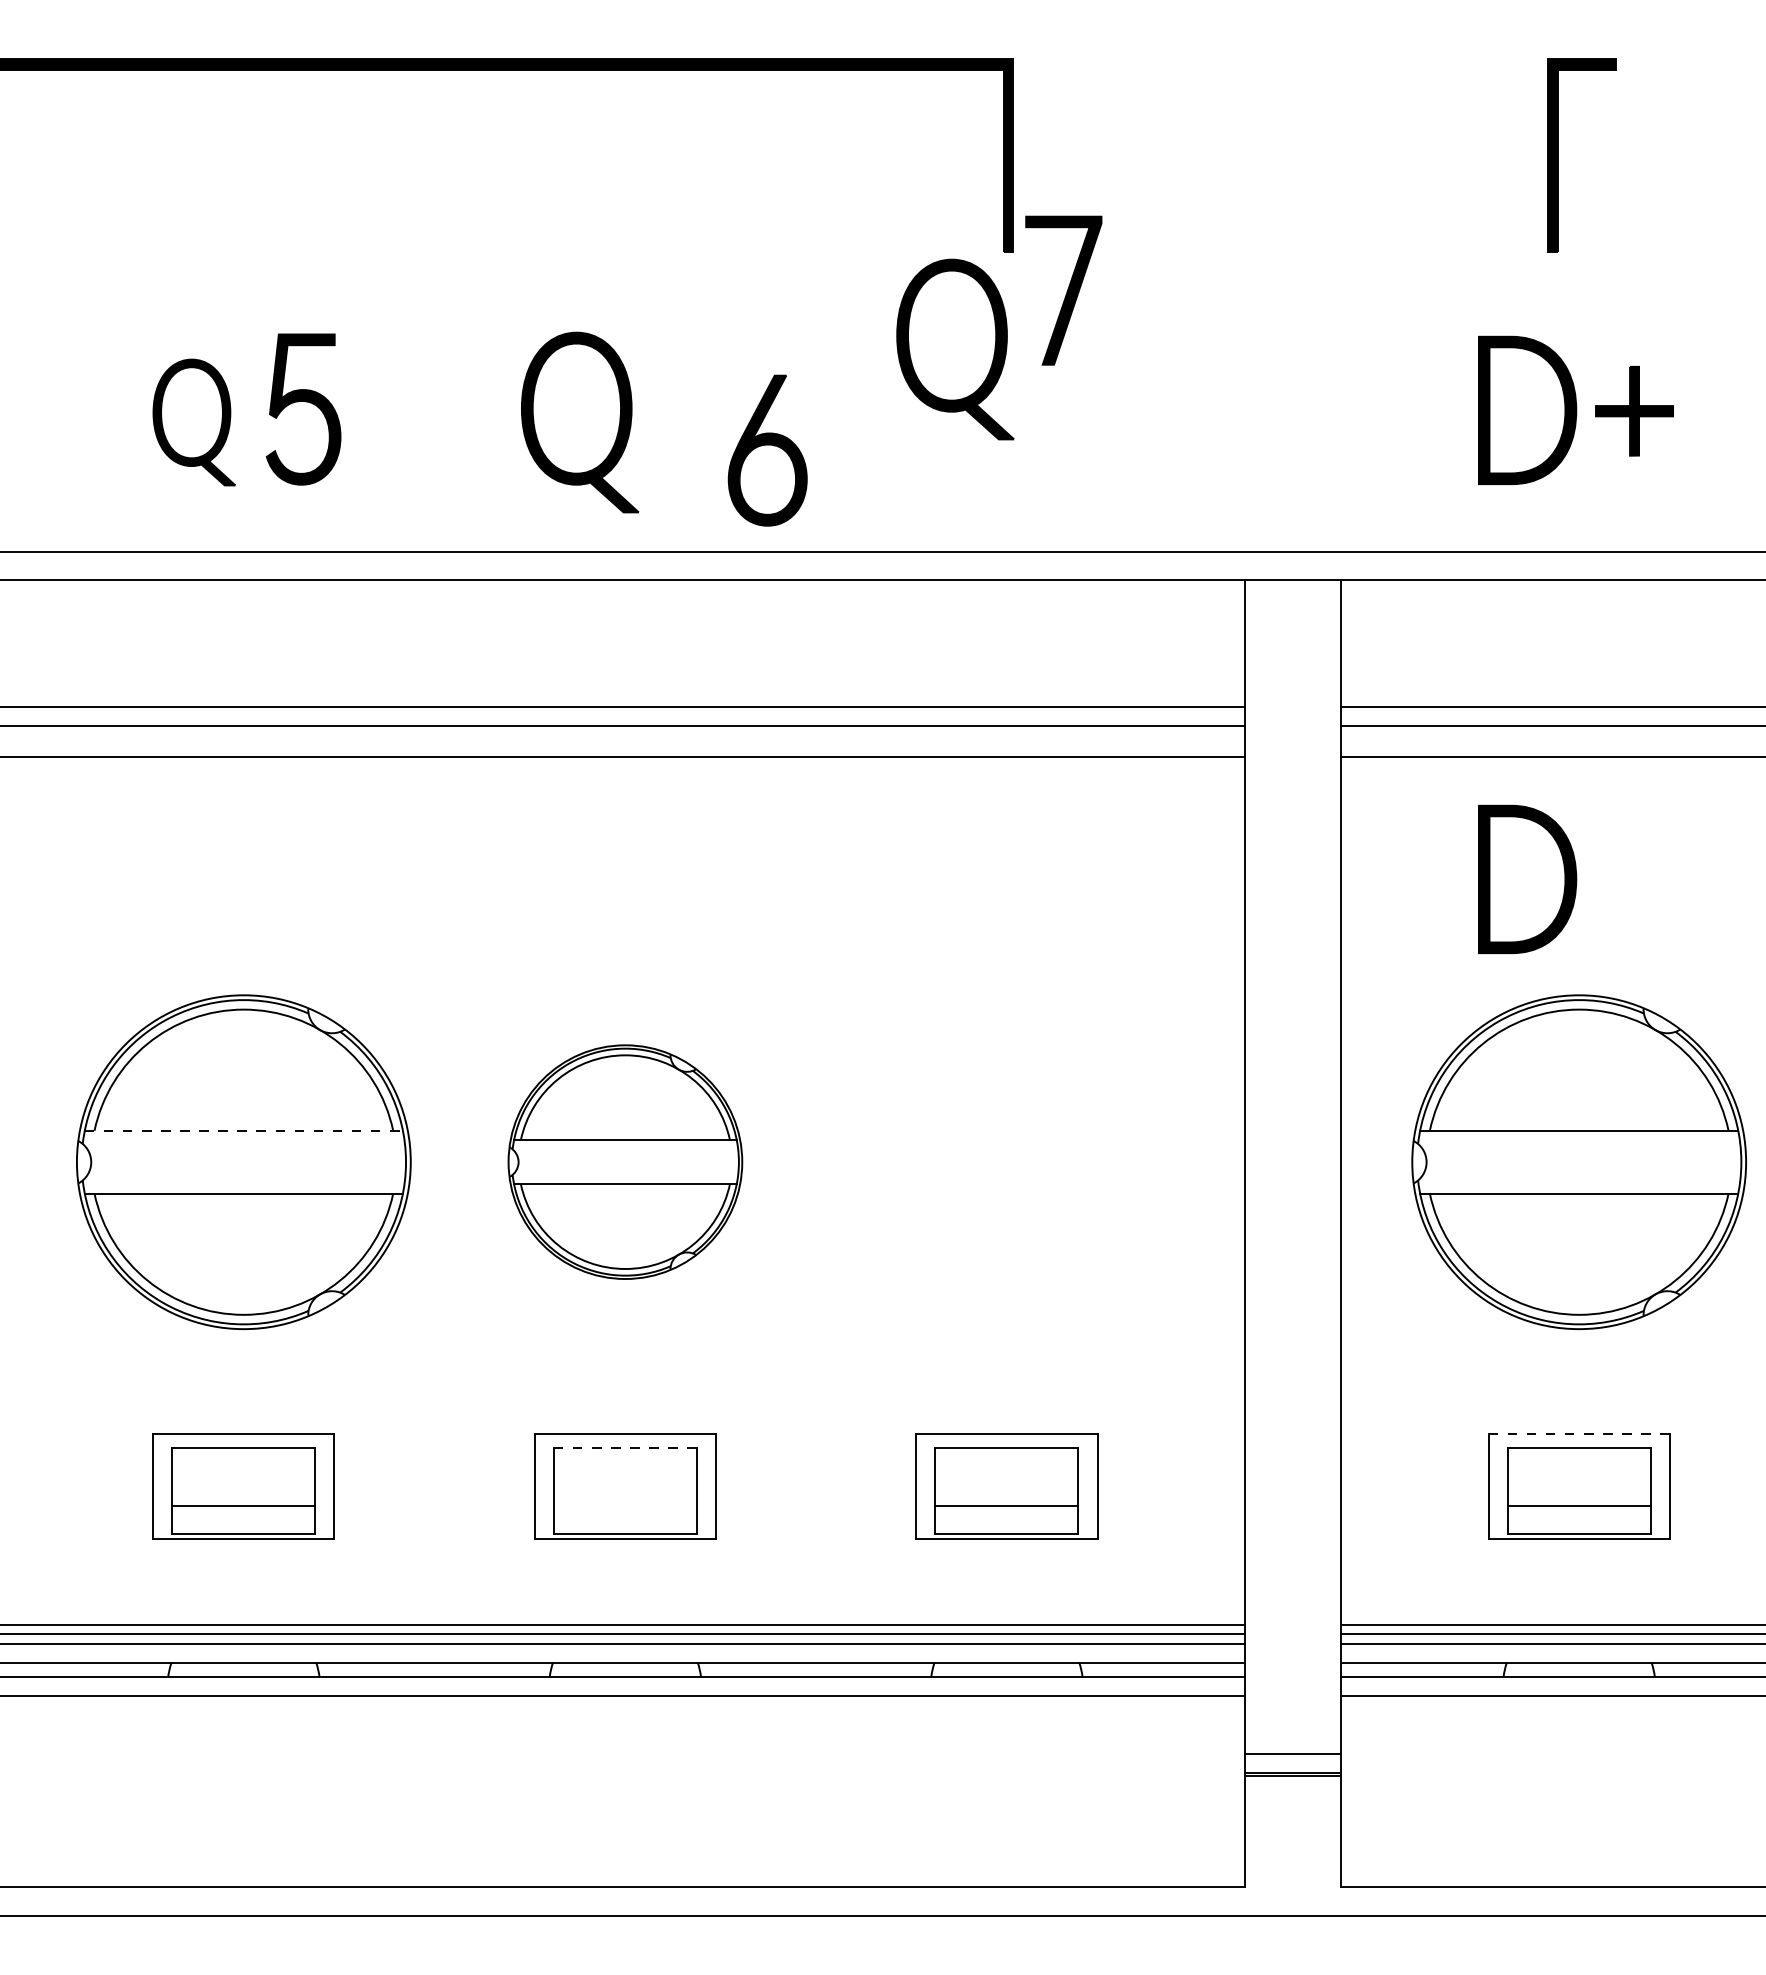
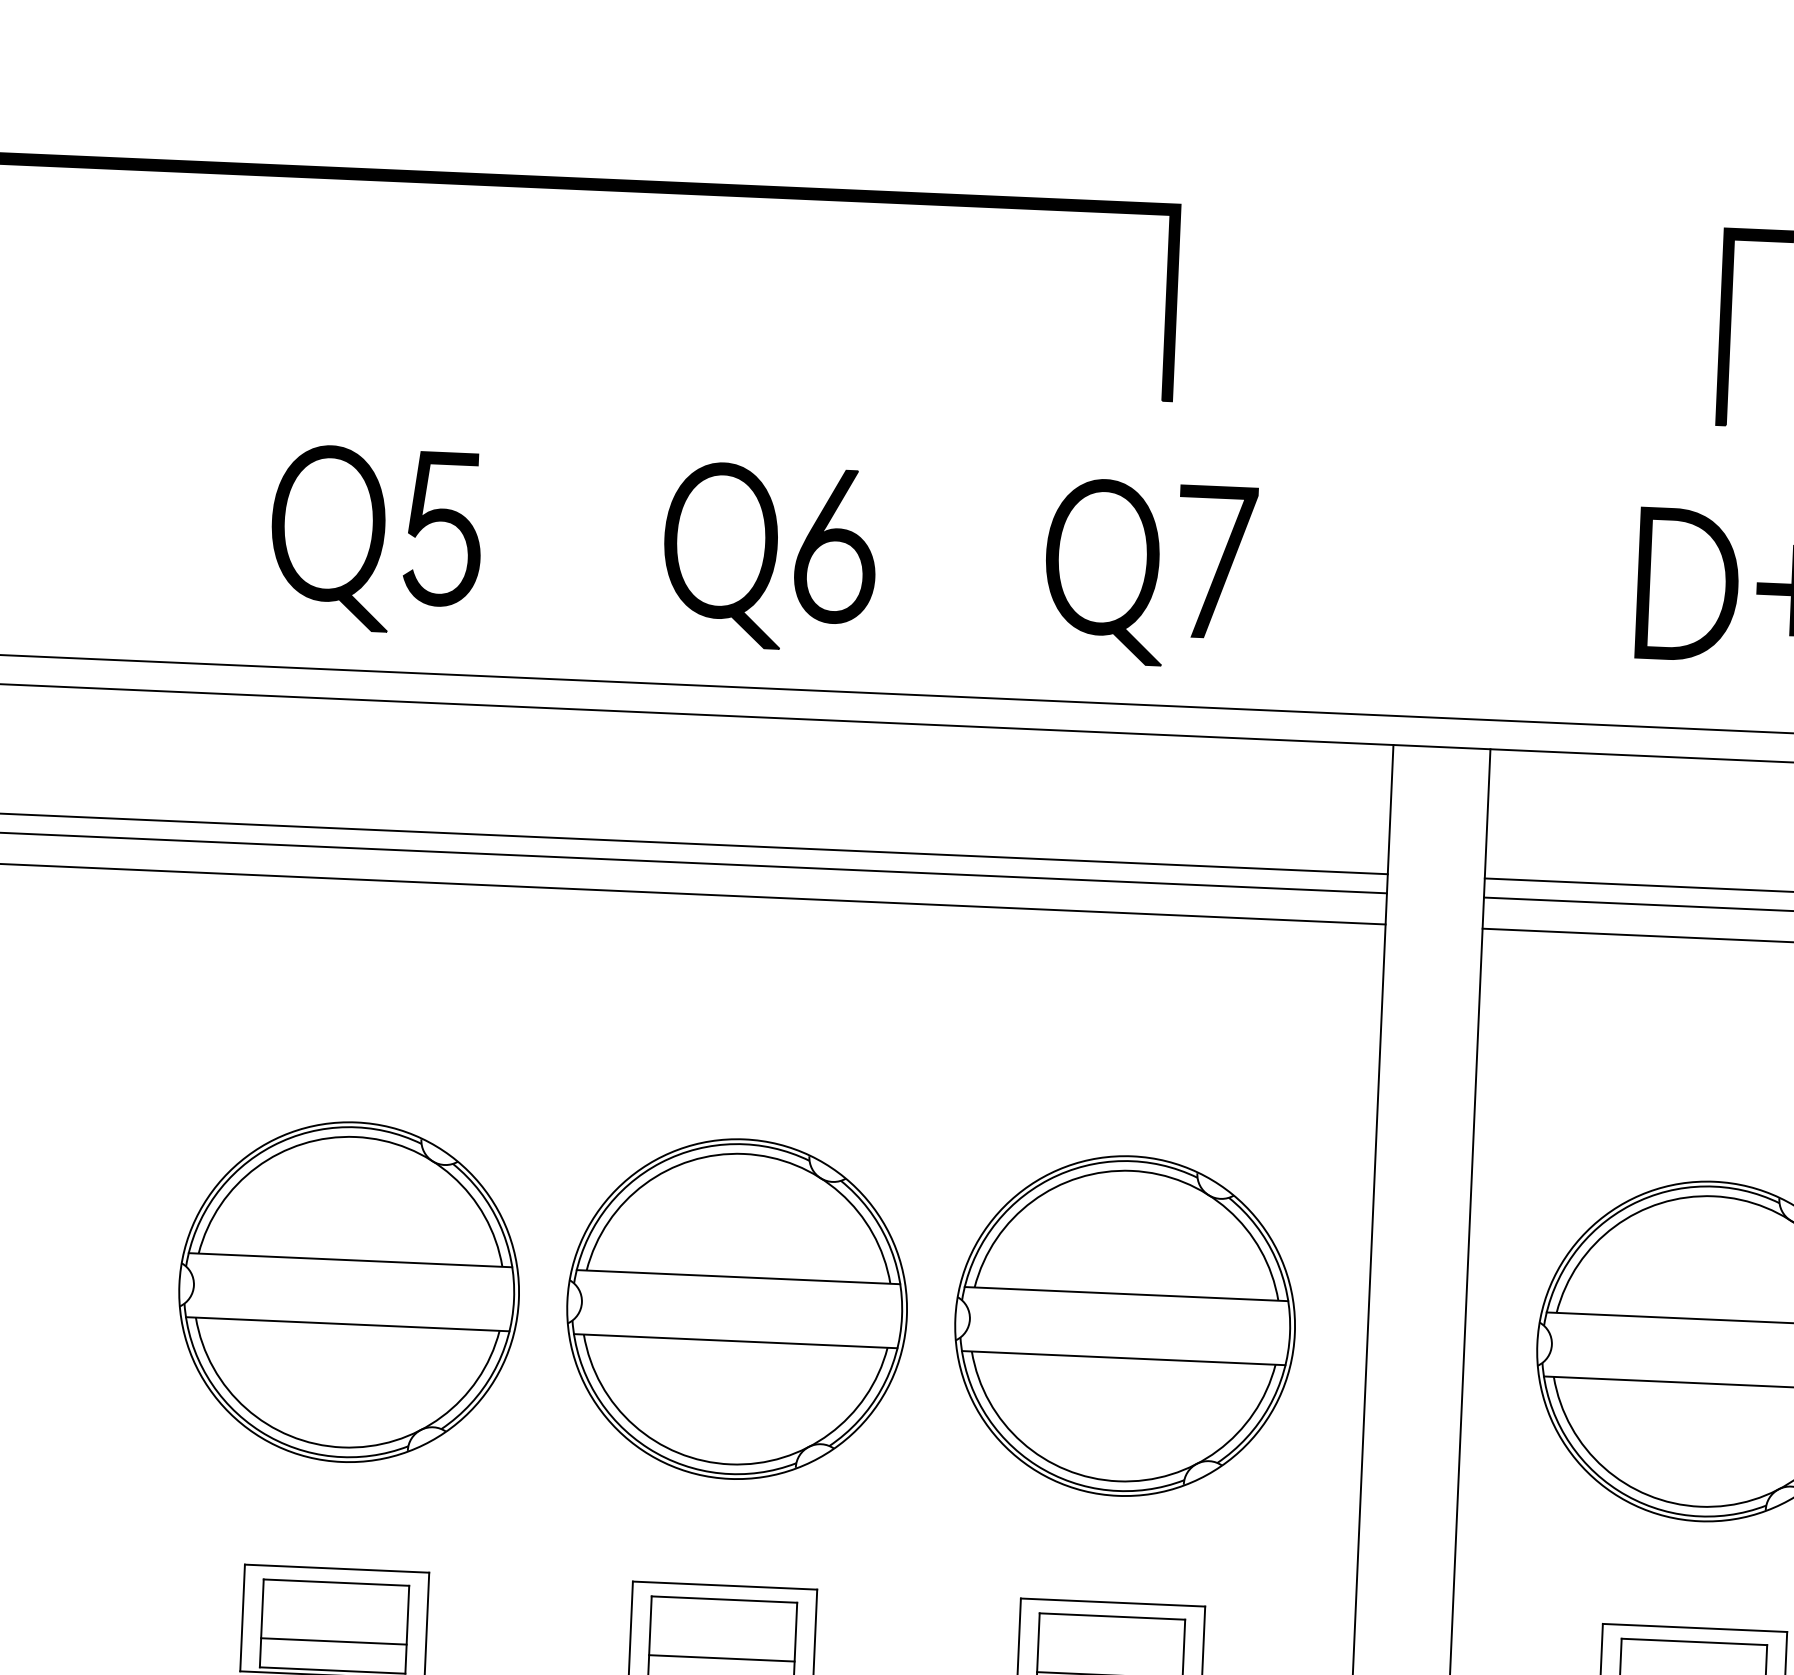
part: (1063, 290) -> (1216, 562), moved
part: (955, 349) -> (1105, 571), moved
part: (194, 422) -> (331, 537), size x1.43
part: (767, 450) -> (835, 546), moved
part: (1527, 879) -> (1667, 1061), removed
line: (244, 1130) -> (351, 1259), dashed -> solid
part: (625, 1161) -> (737, 1308), size x1.43
part: (1006, 1161) -> (1124, 1325), added
line: (1579, 1434) -> (1695, 1628), dashed -> solid
line: (625, 1447) -> (724, 1599), dashed -> solid
line: (624, 1505) -> (720, 1658), added

